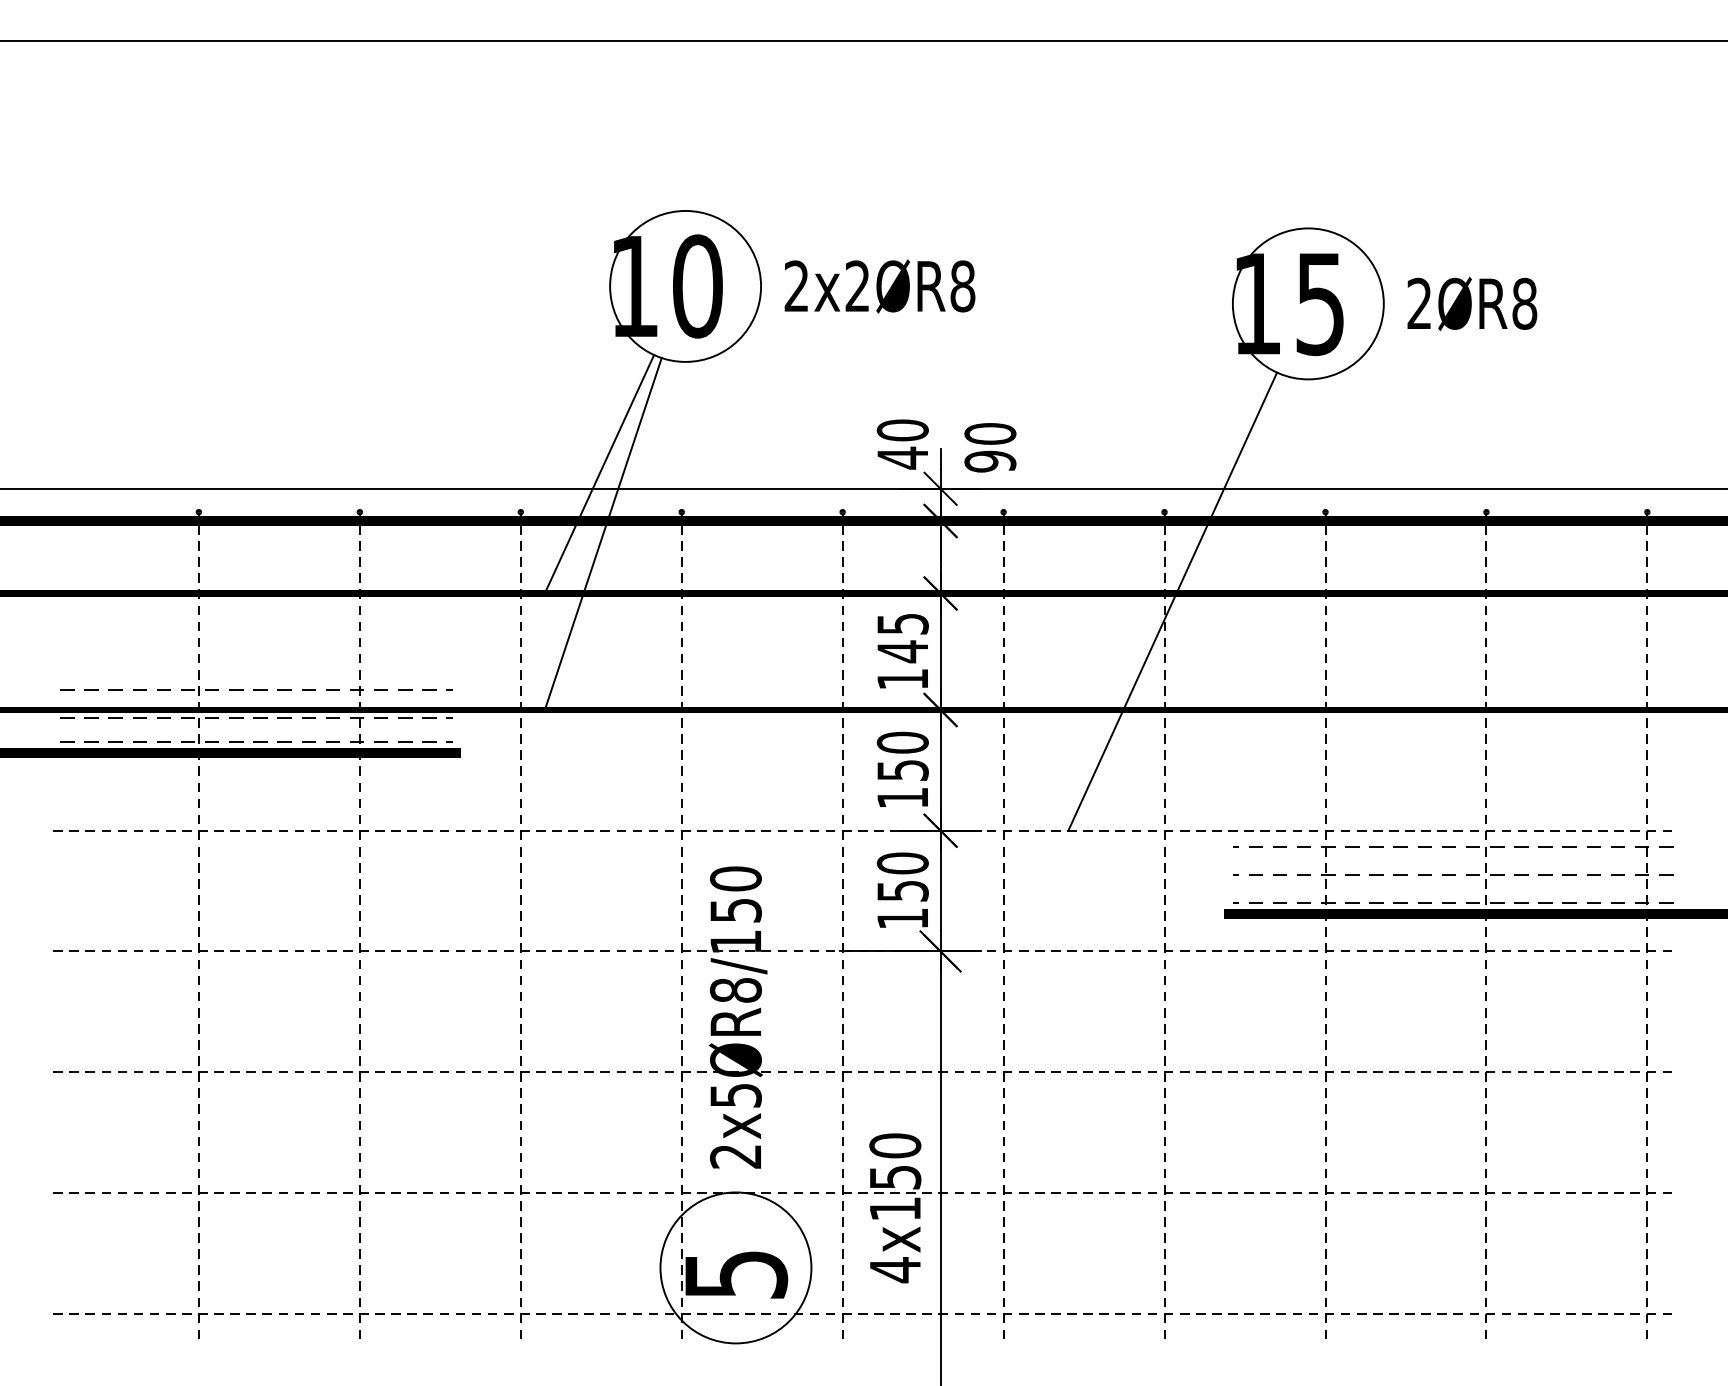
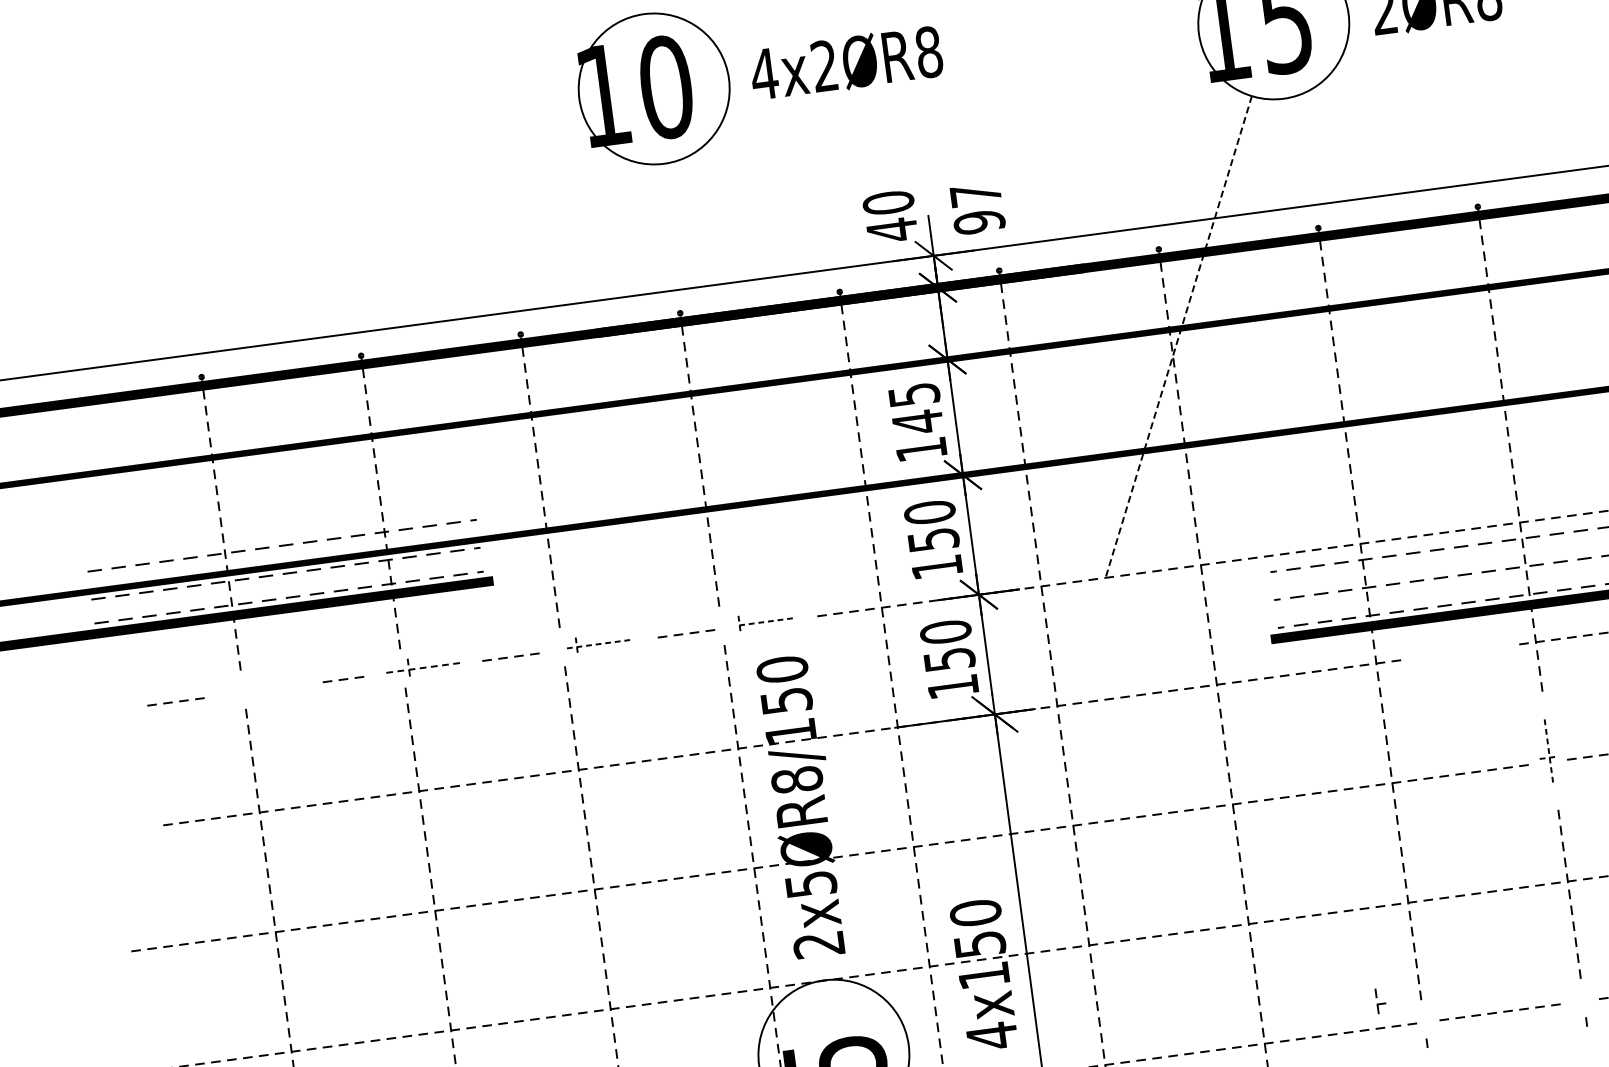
text: (796, 285) -> (763, 73), 2x2ØR8 -> 4x2ØR8
text: (990, 433) -> (975, 194), 90 -> 97
line: (599, 474) -> (593, 286), removed
line: (602, 533) -> (604, 344), removed
line: (1172, 601) -> (1178, 336), solid -> dashed
part: (218, 827) -> (262, 687), removed
part: (379, 827) -> (422, 665), size x0.7
part: (556, 827) -> (597, 642), size x0.6
part: (725, 827) -> (765, 620), size x0.6
line: (73, 830) -> (119, 709), removed
line: (73, 950) -> (135, 828), removed
line: (1409, 950) -> (1459, 651), removed
part: (1482, 1060) -> (1546, 750), size x0.6
part: (1329, 1310) -> (1381, 1000), moved
part: (1482, 1310) -> (1579, 998), removed

